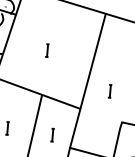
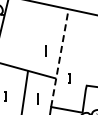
line: (46, 49) -> (45, 50), moved
line: (87, 81) -> (59, 58), solid -> dashed
part: (110, 91) -> (69, 78), moved

